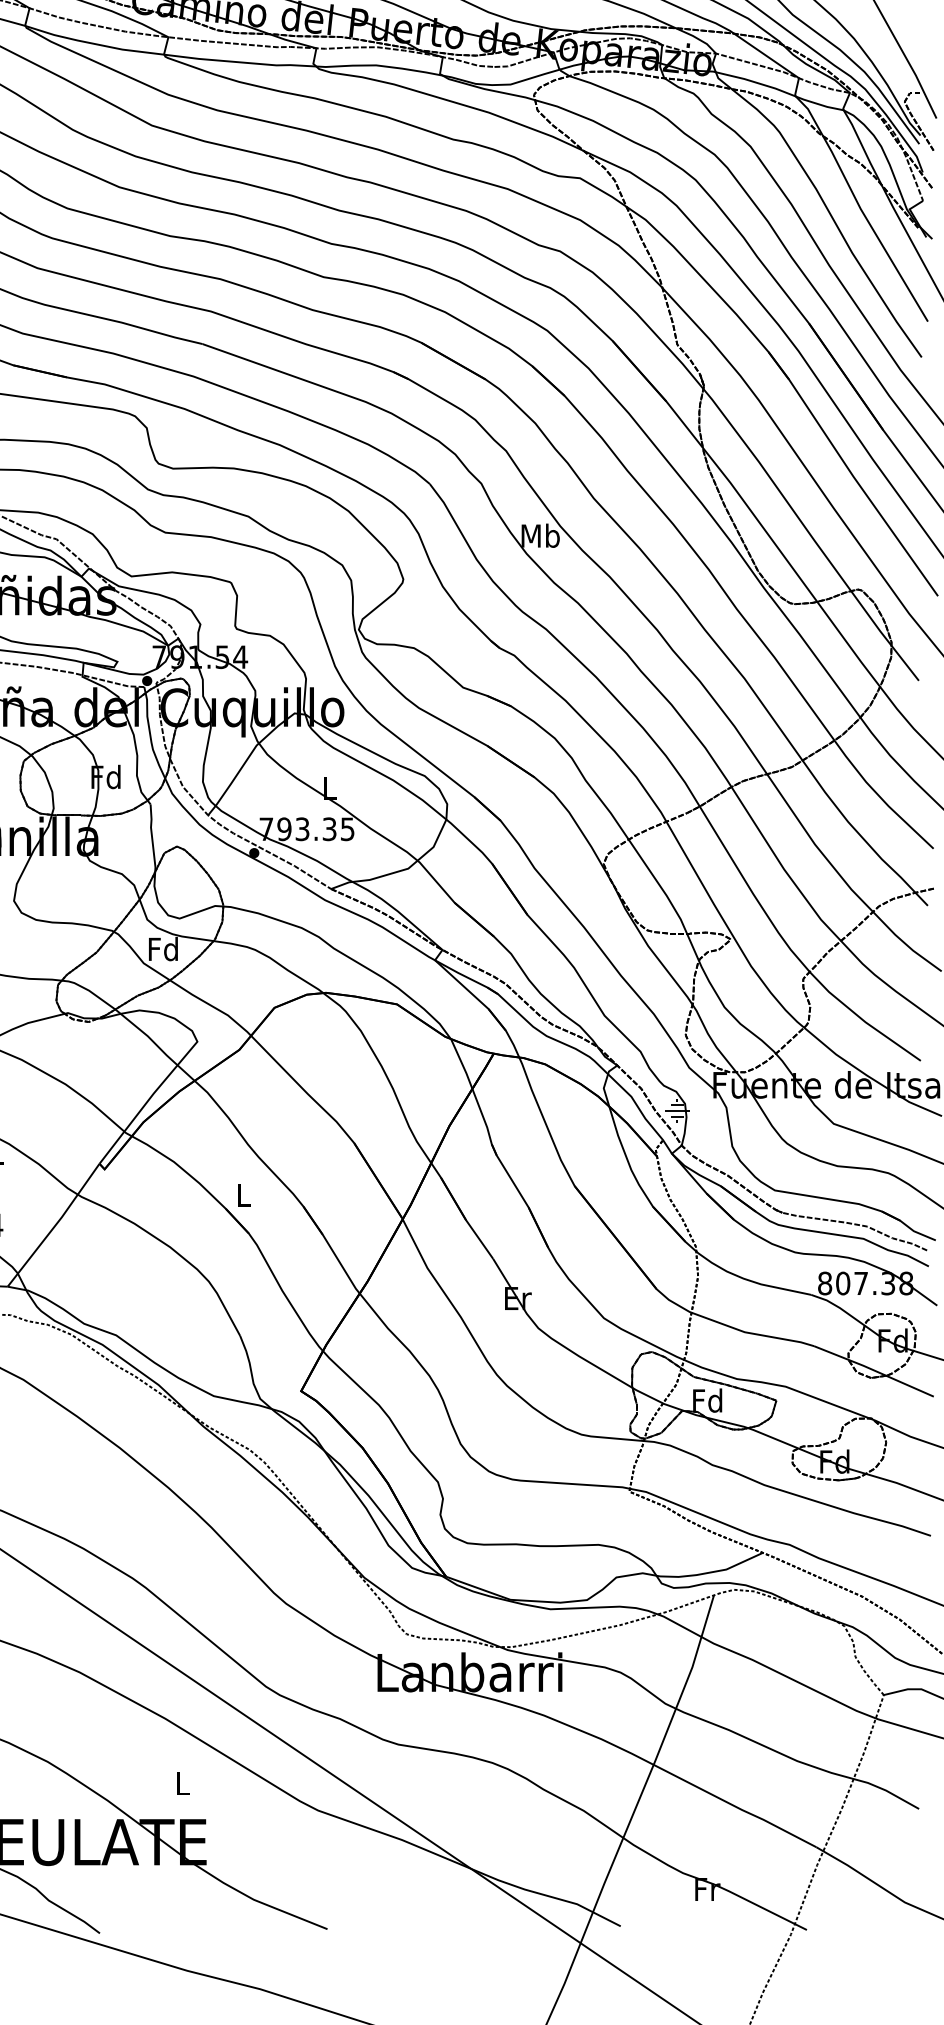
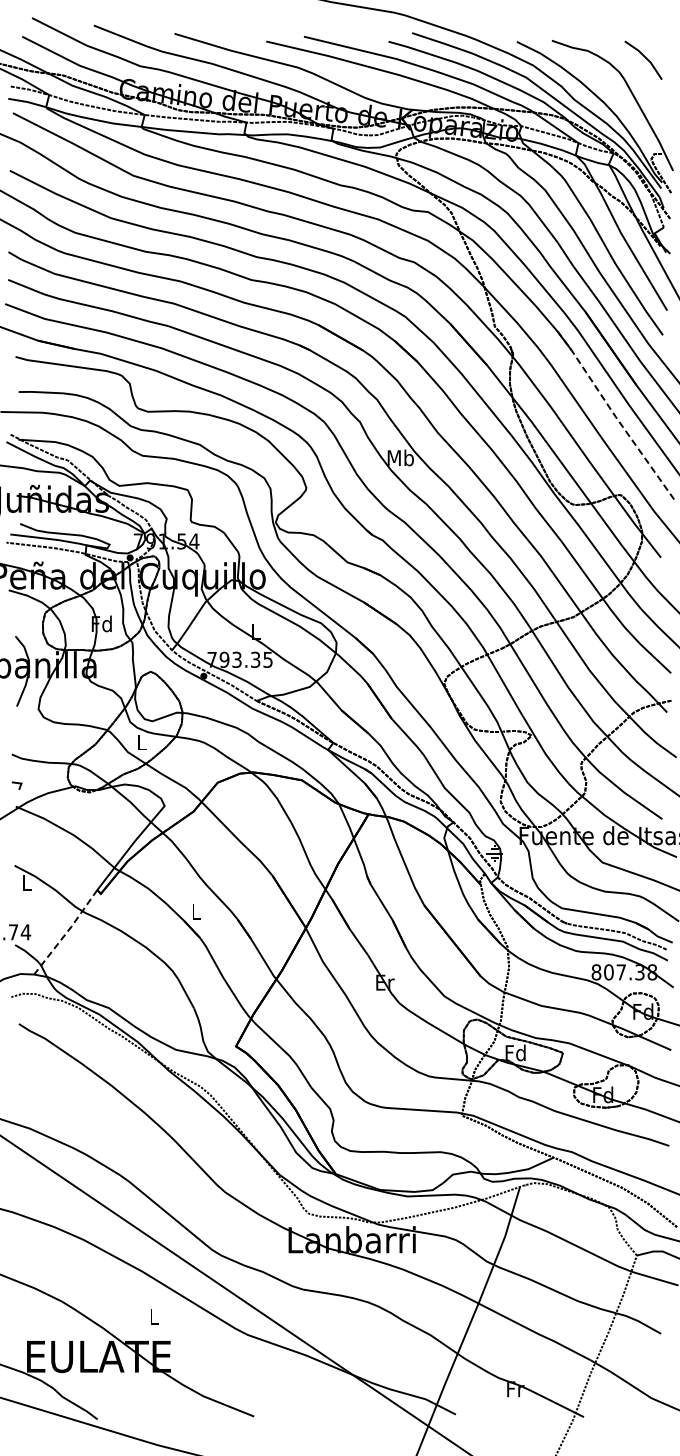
line: (851, 474) -> (614, 415), solid -> dashed
text: (163, 949) -> (141, 742), Fd -> L
line: (54, 1227) -> (66, 933), solid -> dashed

